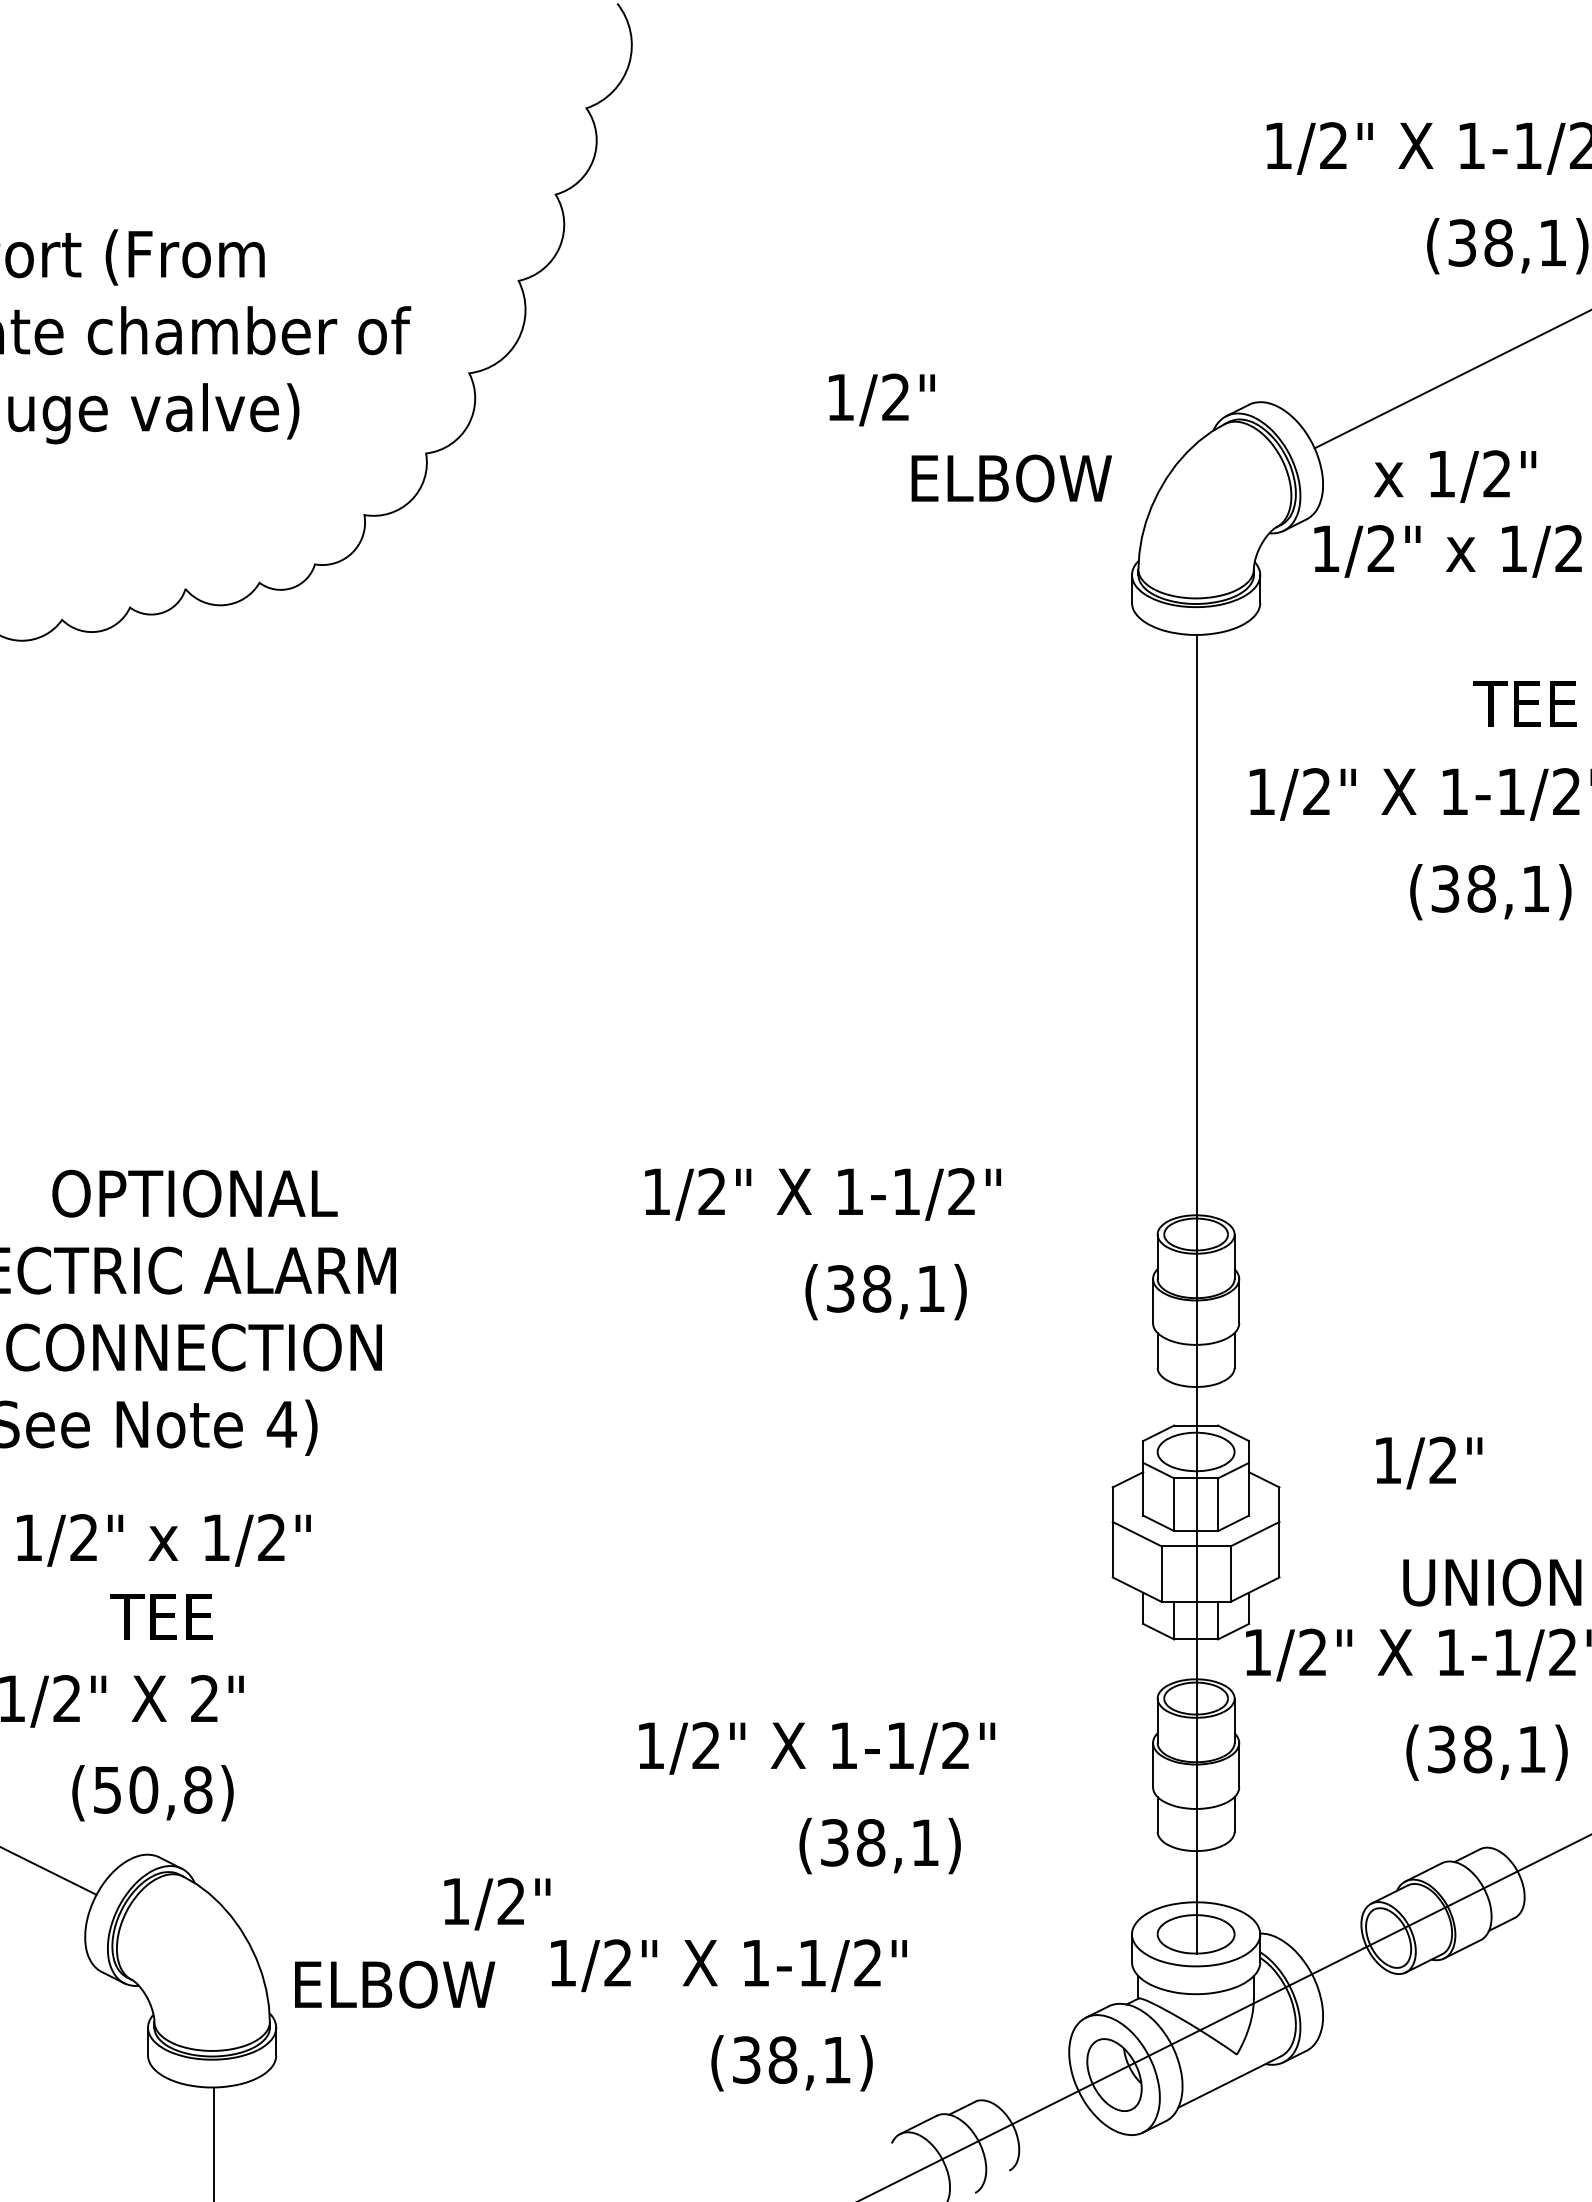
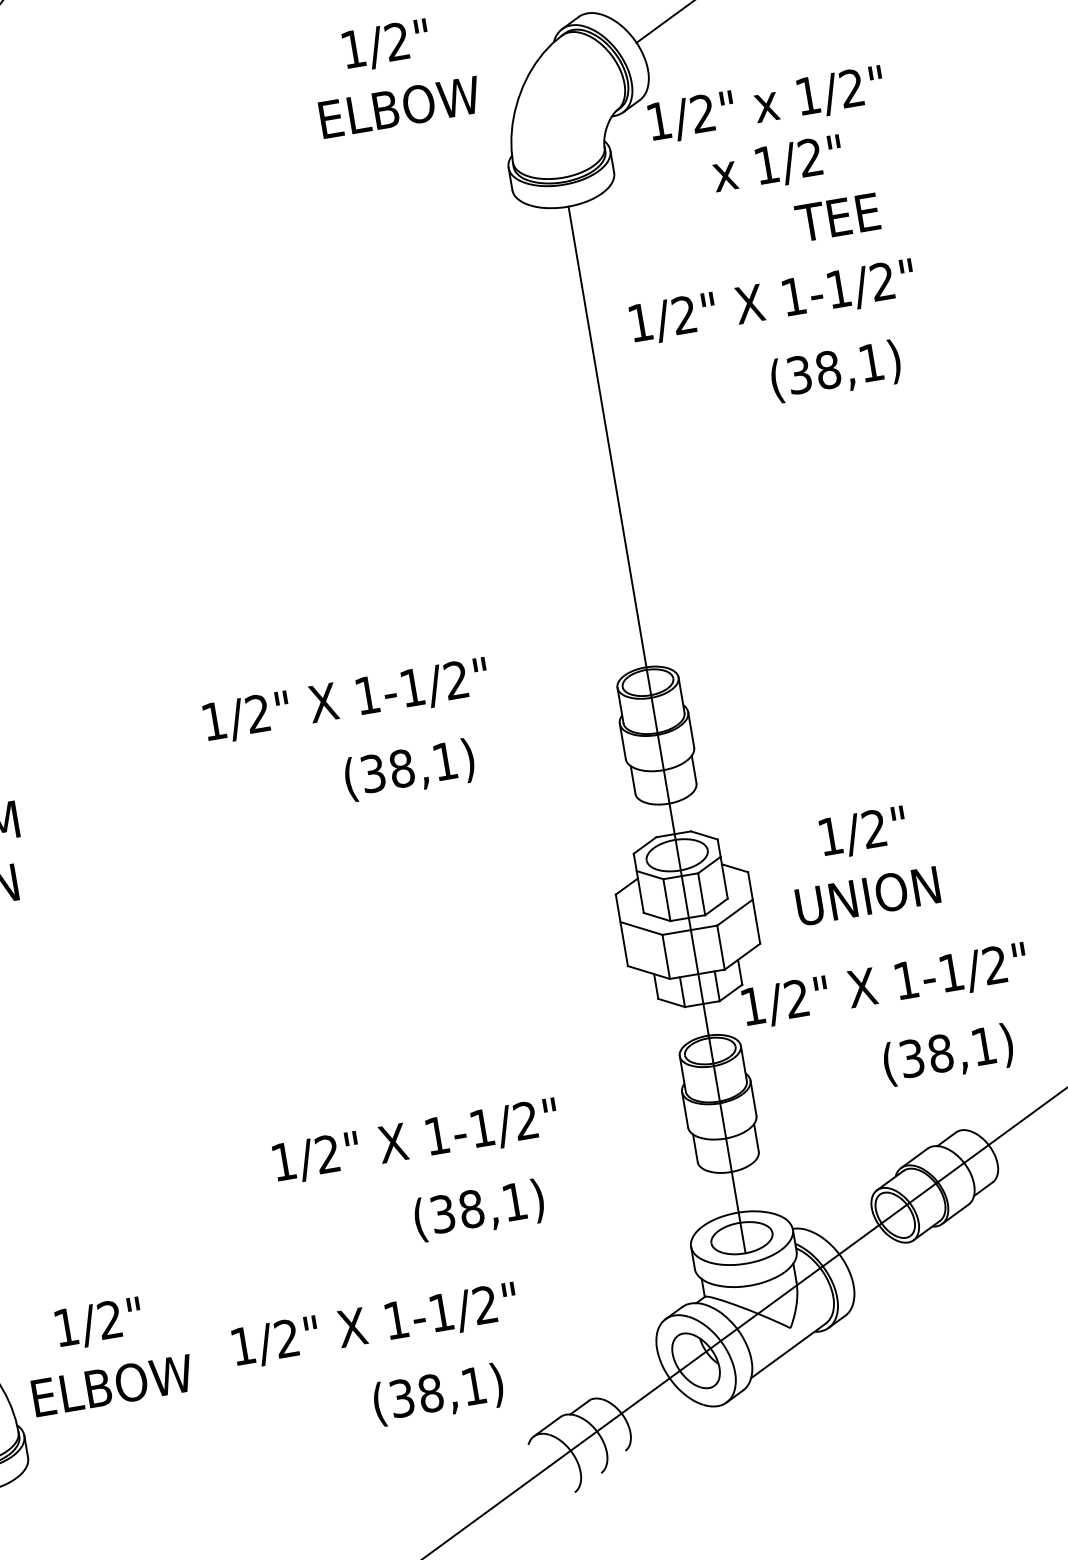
text: (881, 399) -> (386, 45), moved
text: (1455, 476) -> (777, 165), moved
text: (1492, 1582) -> (868, 896), moved
text: (497, 1903) -> (99, 1323), moved

